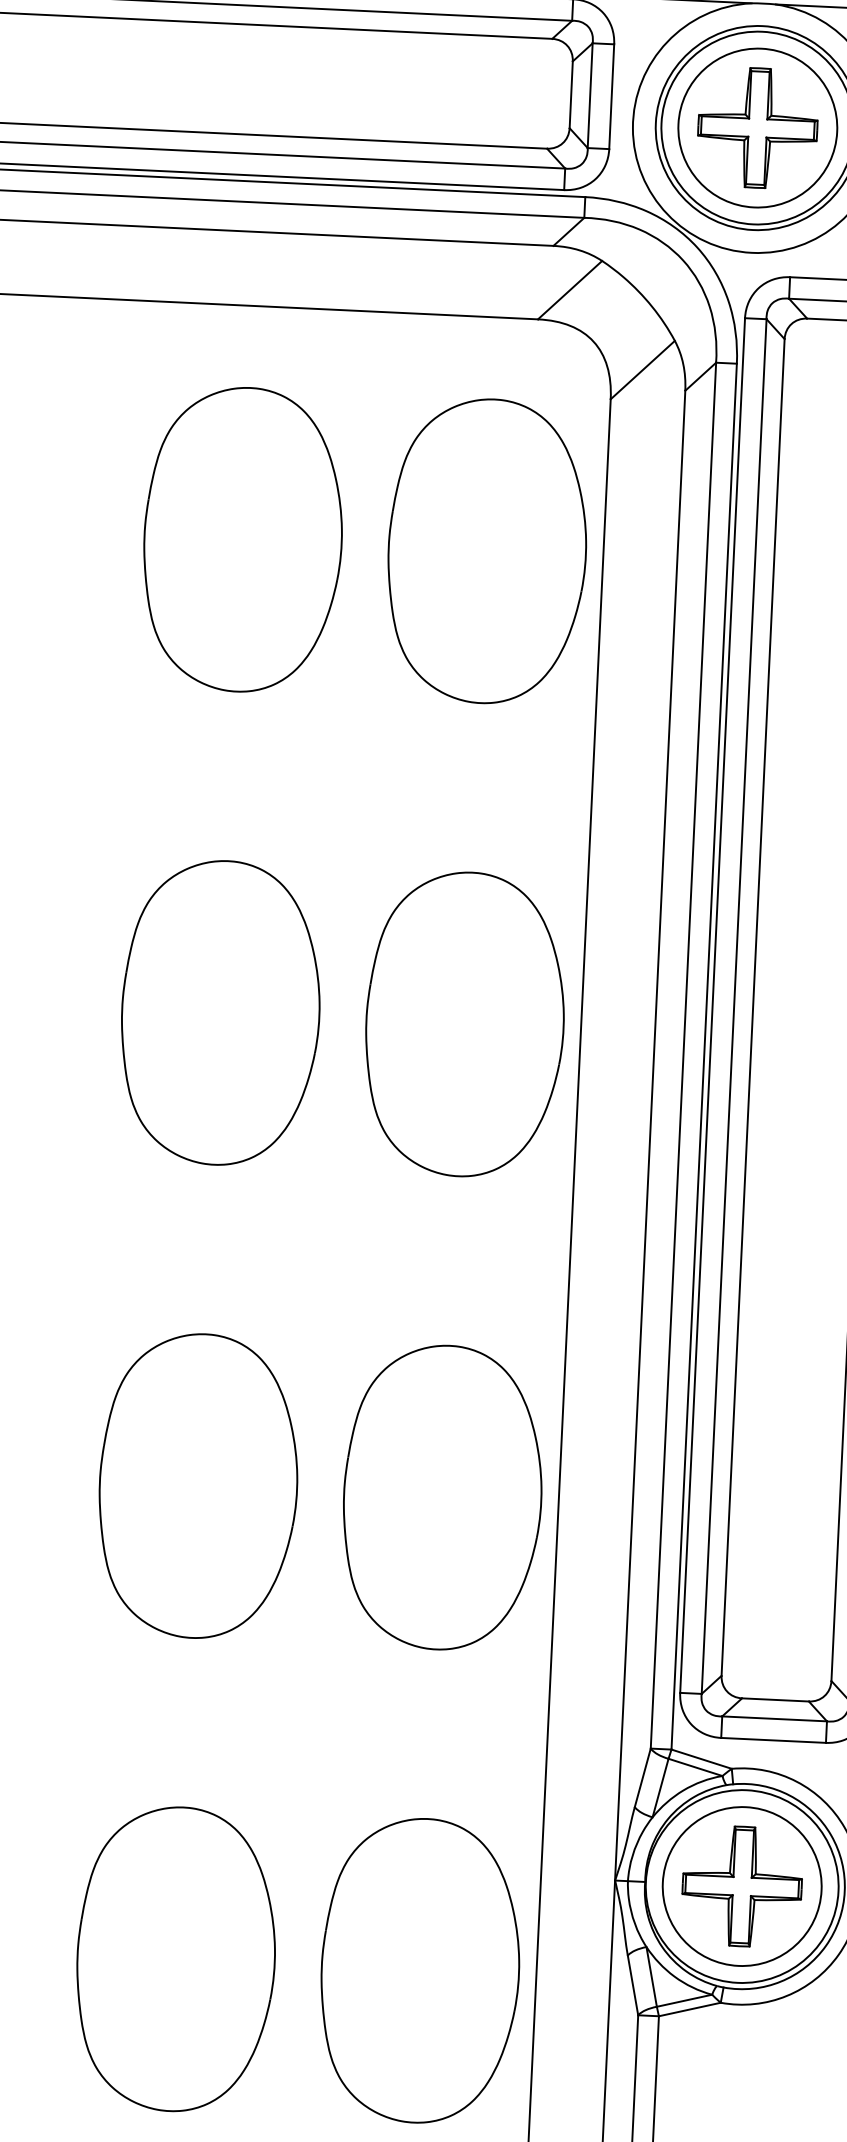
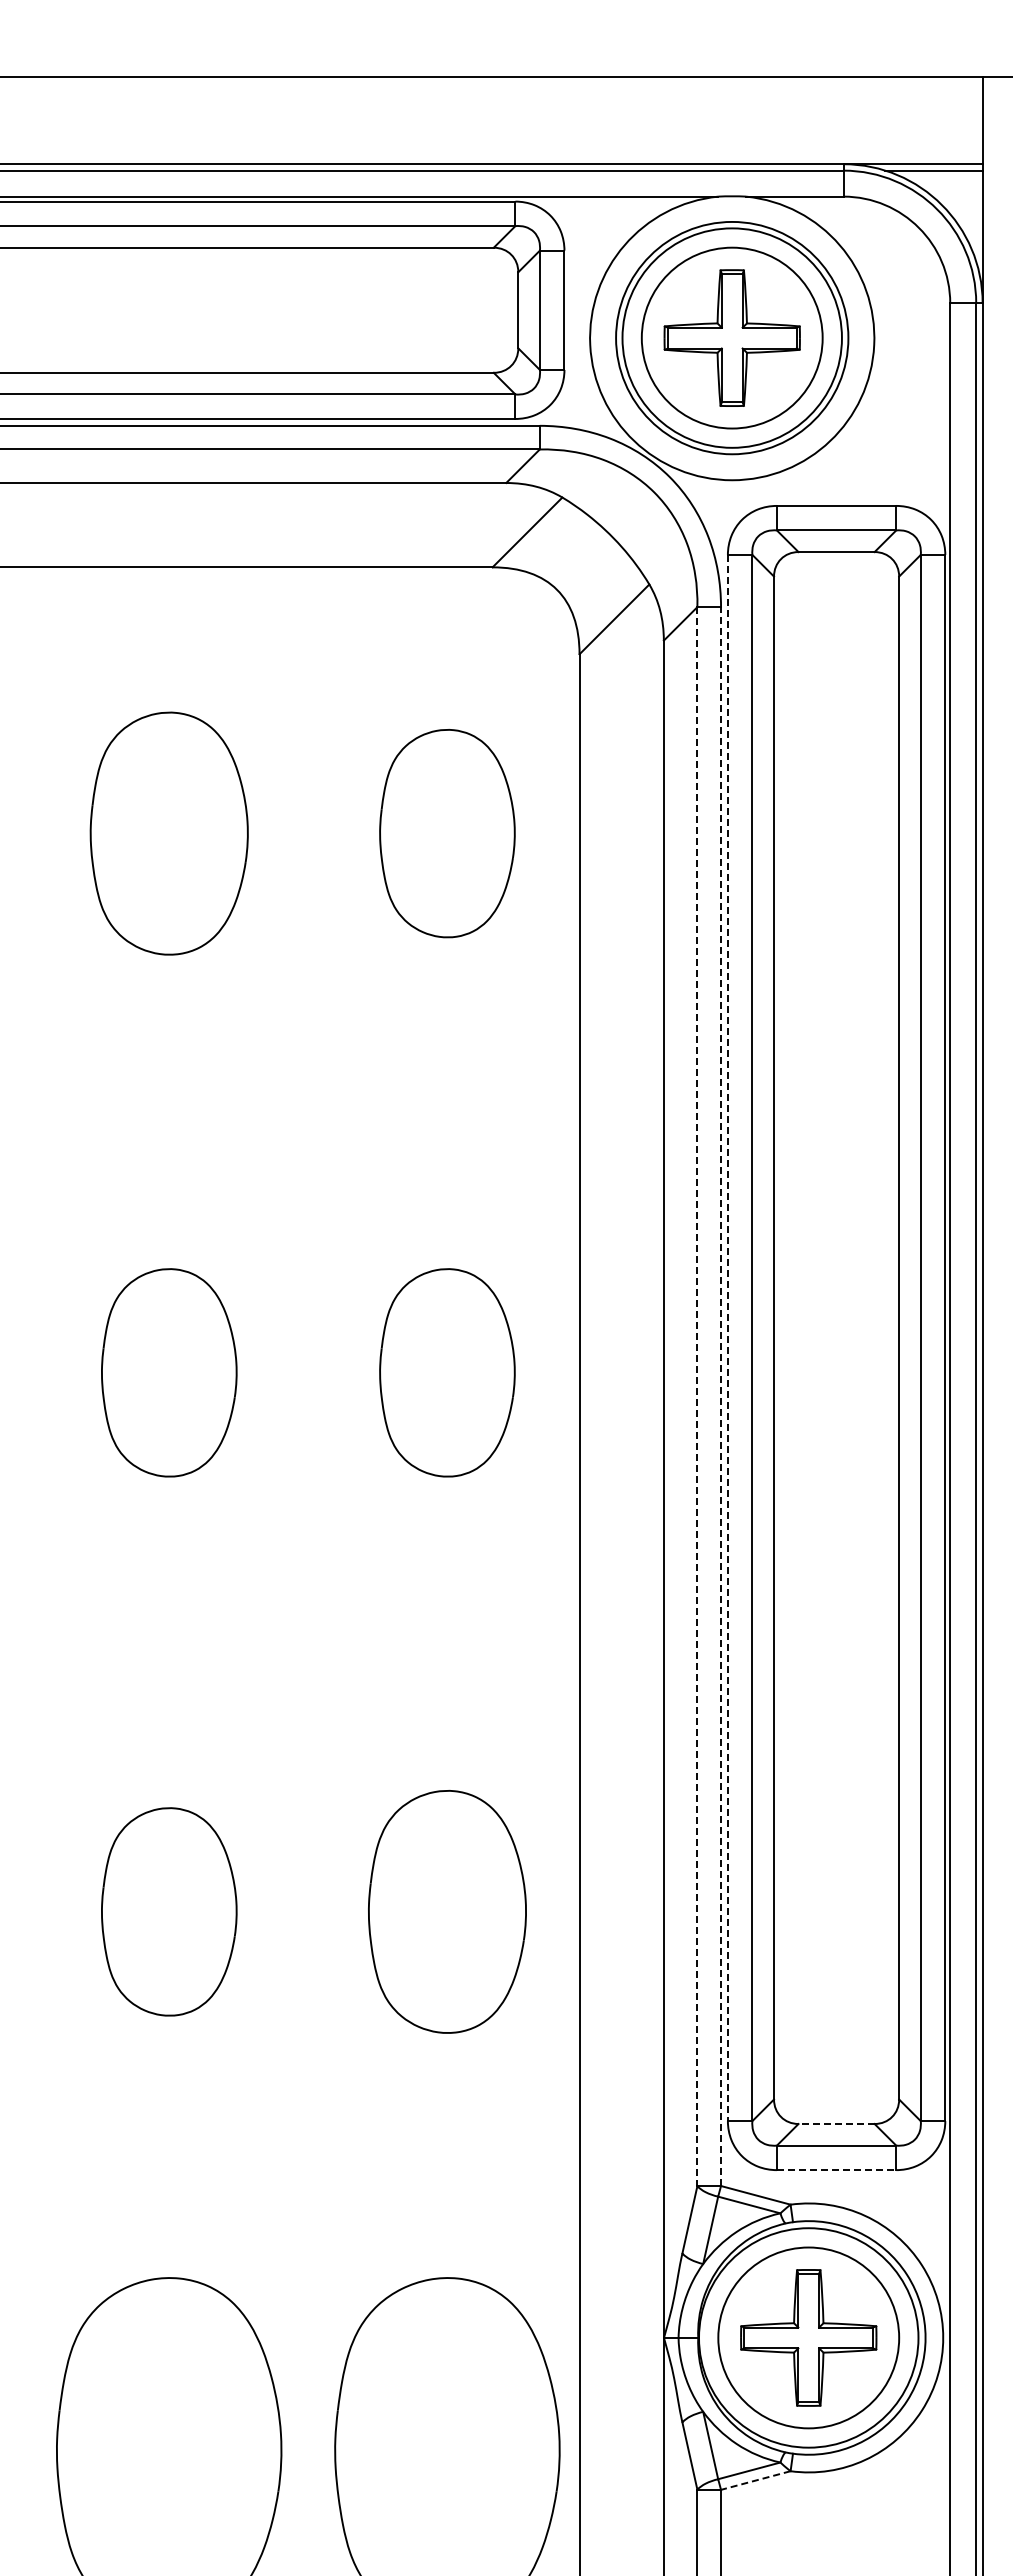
part: (243, 539) -> (169, 833), size x0.7
part: (487, 551) -> (447, 833), size x0.6
line: (712, 1005) -> (727, 1338), solid -> dashed
part: (221, 1012) -> (169, 1372), size x0.6
part: (465, 1024) -> (447, 1372), size x0.6
line: (683, 1056) -> (697, 1397), solid -> dashed
line: (704, 1056) -> (721, 1396), solid -> dashed
part: (198, 1485) -> (169, 1911), size x0.6
part: (442, 1497) -> (447, 1911), size x0.7
line: (775, 1700) -> (836, 2124), solid -> dashed
line: (773, 1740) -> (836, 2170), solid -> dashed
line: (689, 2009) -> (755, 2480), solid -> dashed

